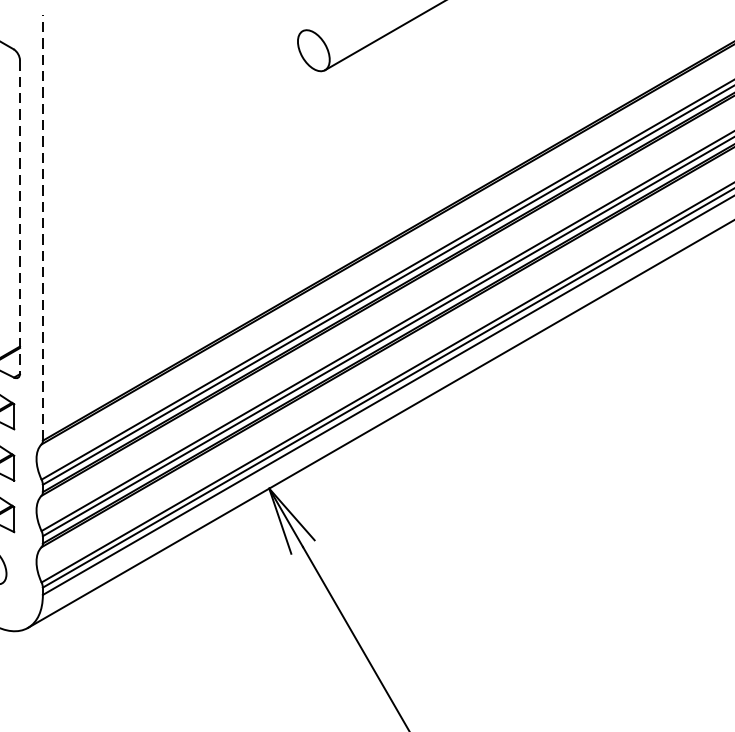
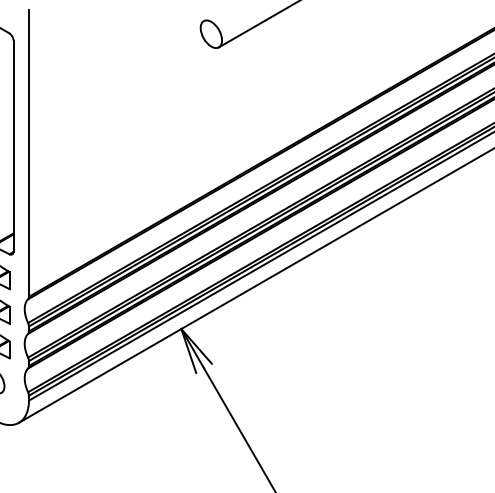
line: (19, 217) -> (13, 146), dashed -> solid
line: (42, 226) -> (28, 152), dashed -> solid

